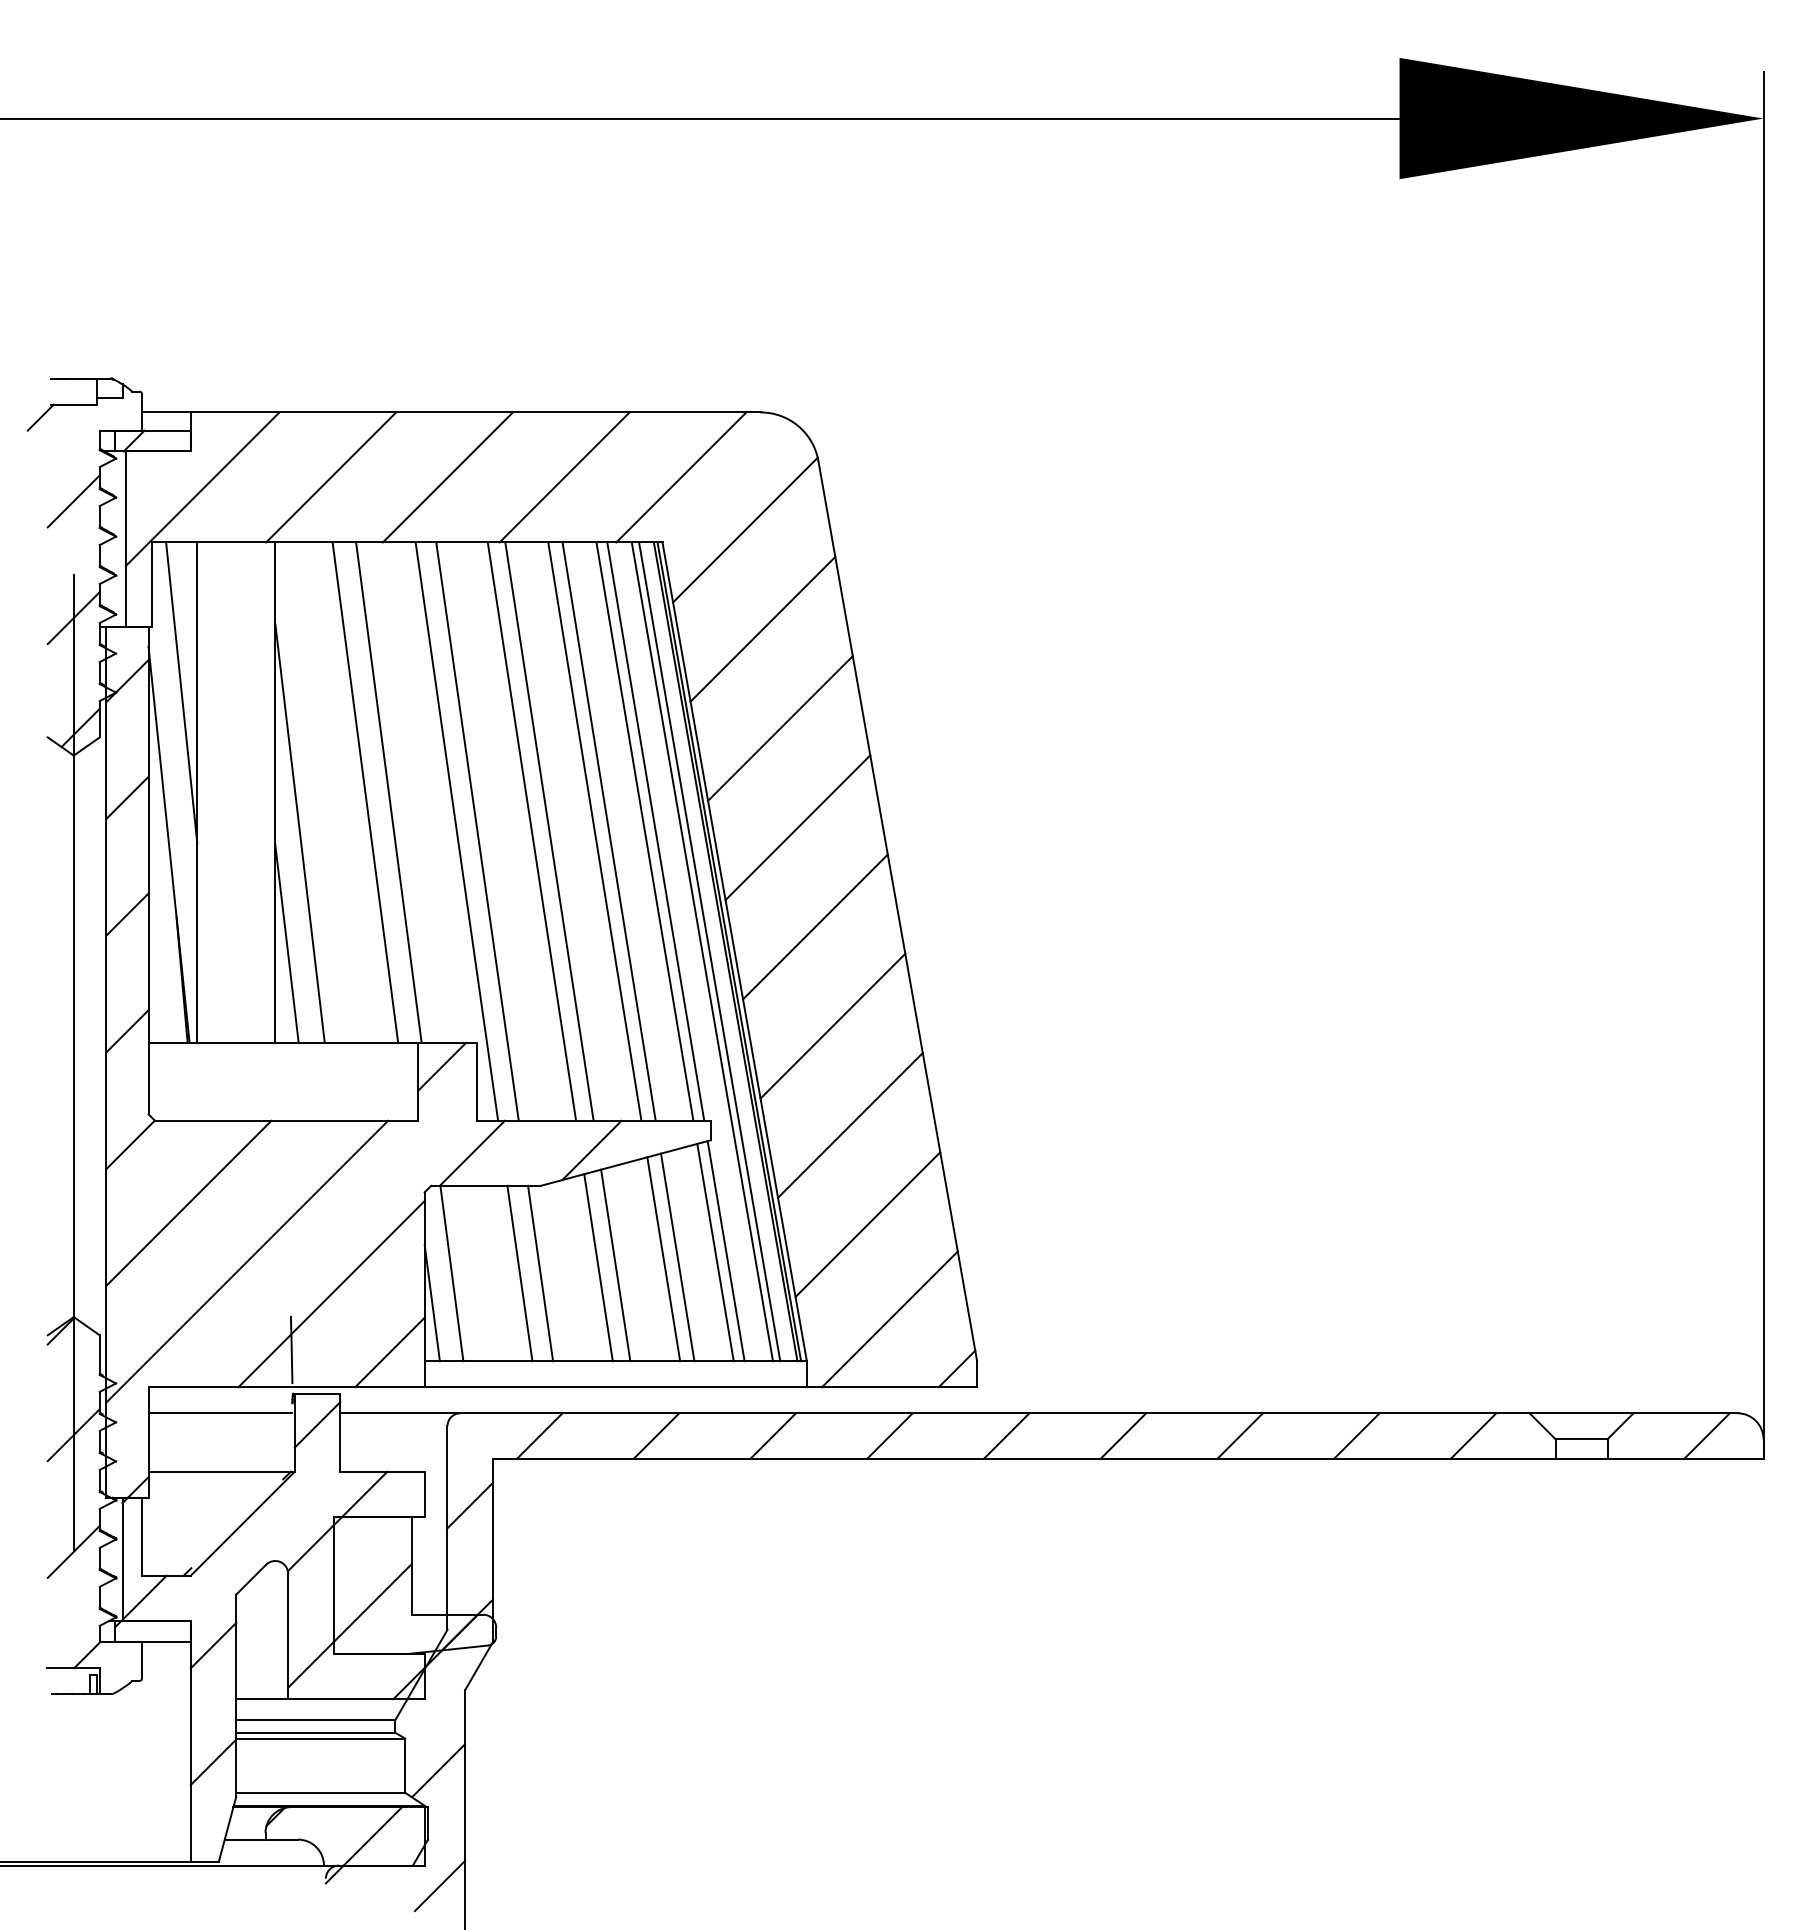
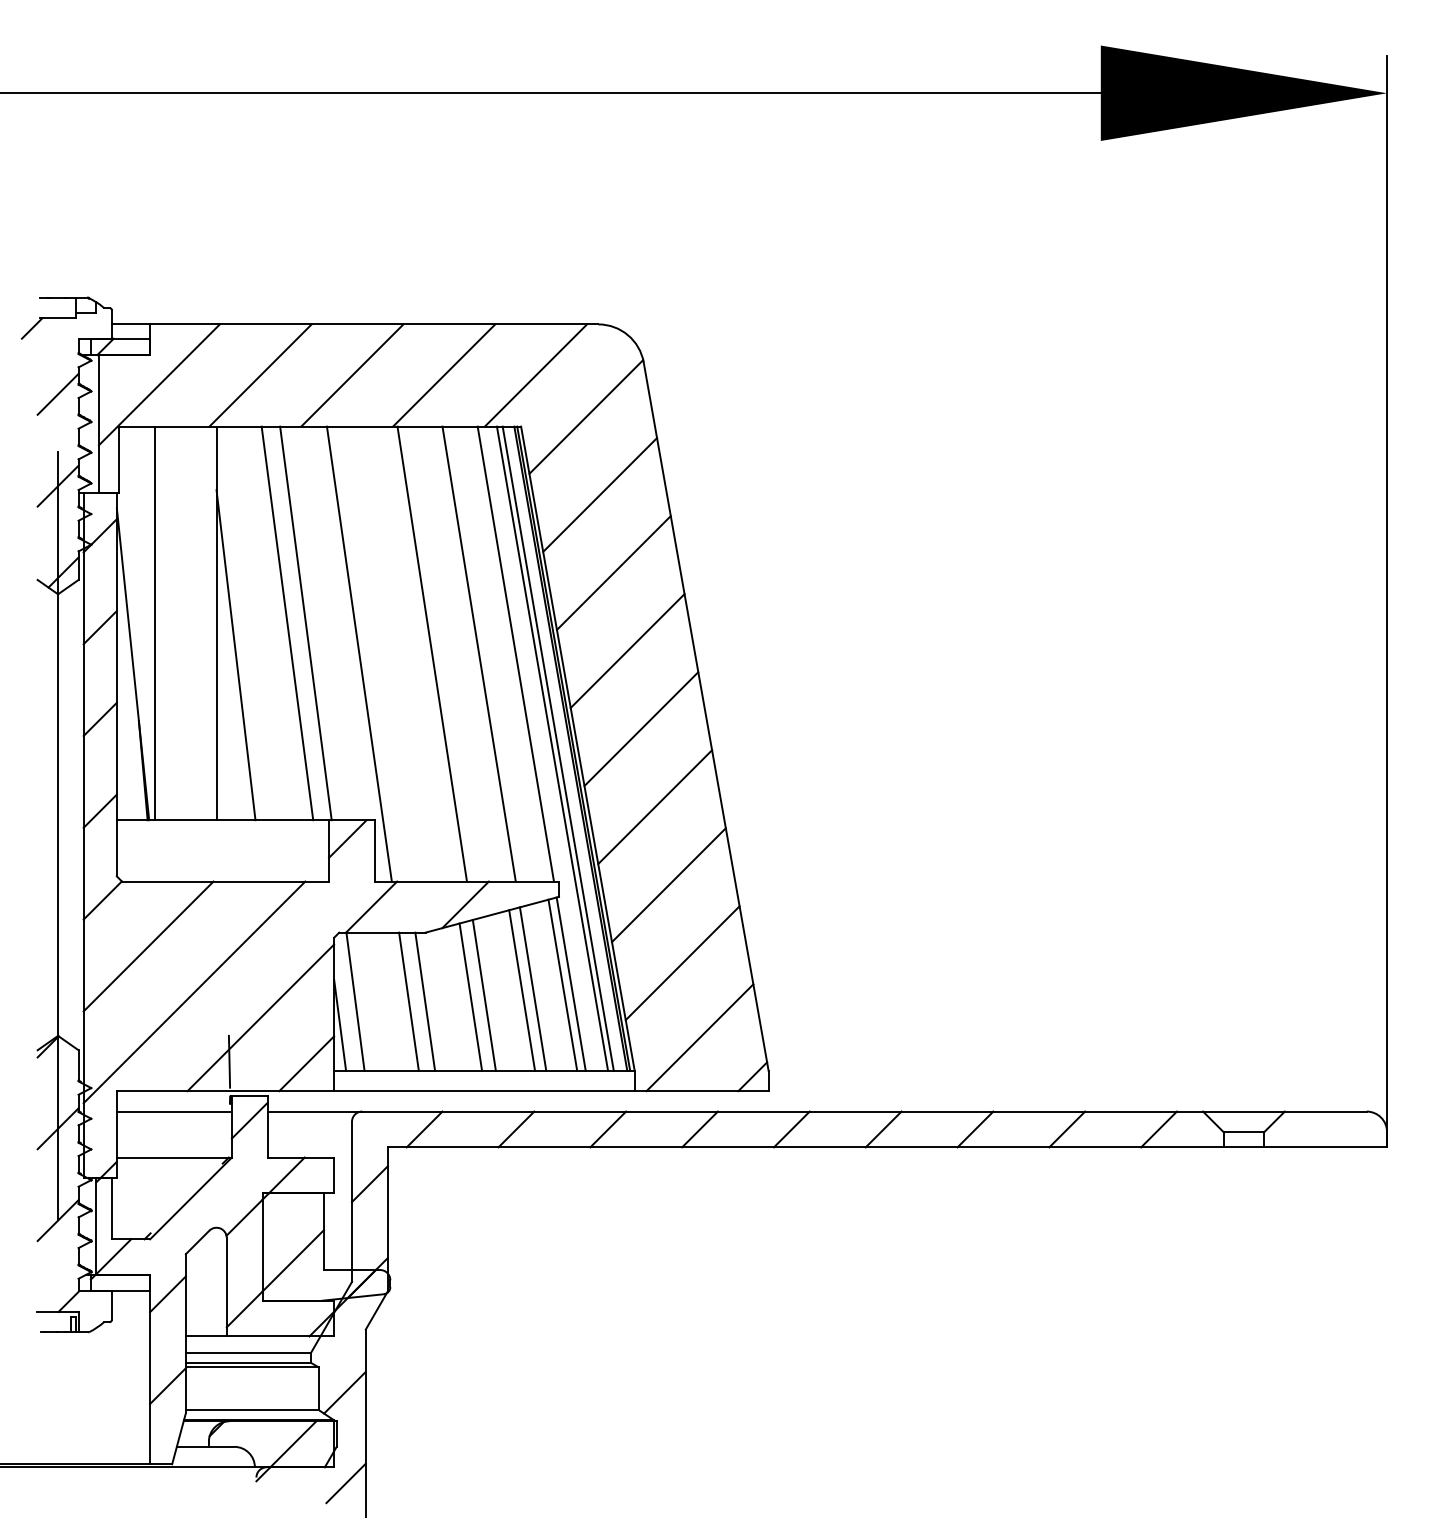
line: (181, 692) -> (142, 544), removed
line: (477, 831) -> (375, 654), removed
line: (531, 831) -> (418, 654), removed
line: (594, 831) -> (467, 654), removed
line: (644, 831) -> (506, 654), removed
line: (286, 943) -> (225, 742), removed
line: (1706, 1435) -> (1342, 1129), removed

